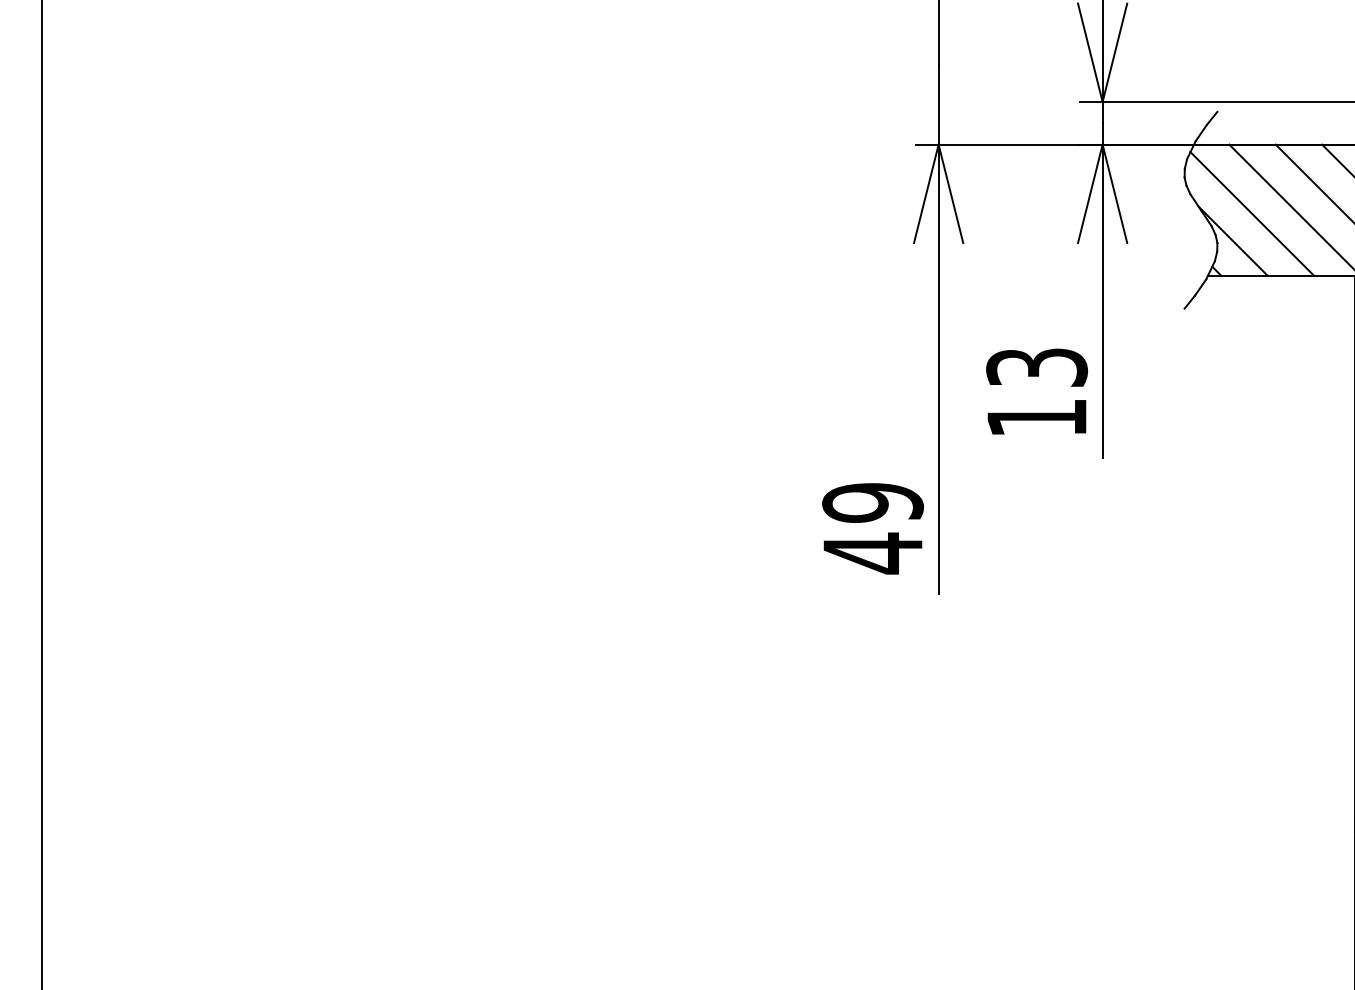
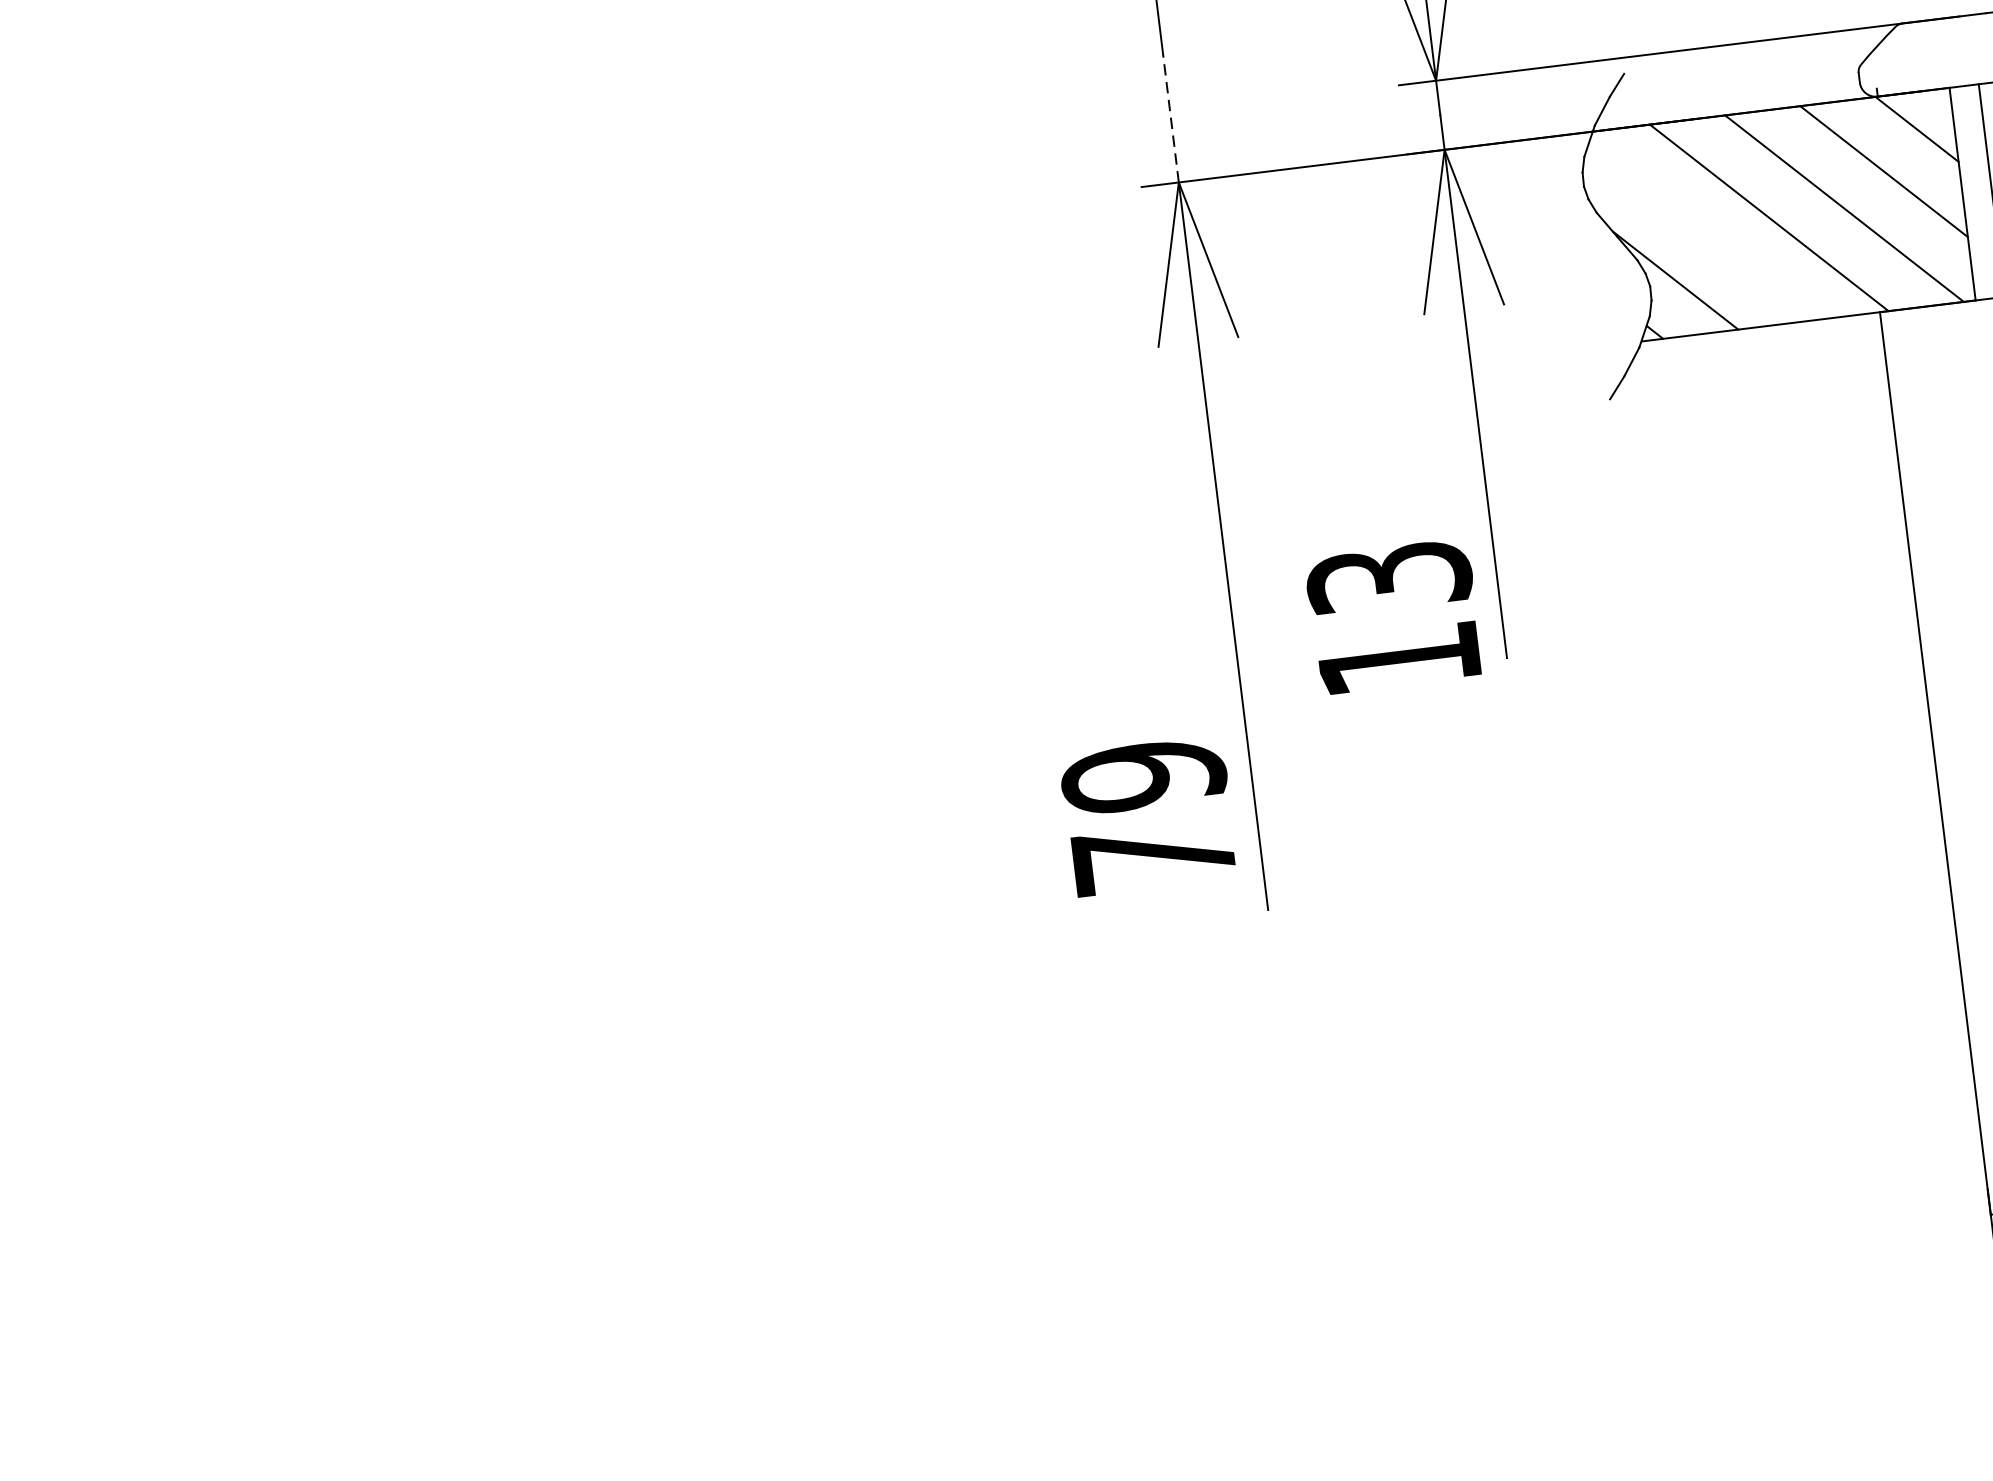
line: (938, 105) -> (1170, 119), solid -> dashed
line: (1252, 213) -> (1701, 231), removed
text: (1037, 391) -> (1394, 616), moved
text: (872, 553) -> (1153, 858), 49 -> 79

